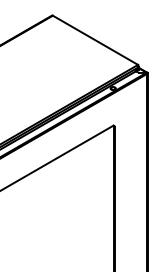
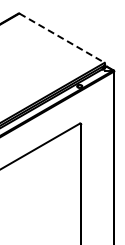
line: (95, 40) -> (62, 38), solid -> dashed

